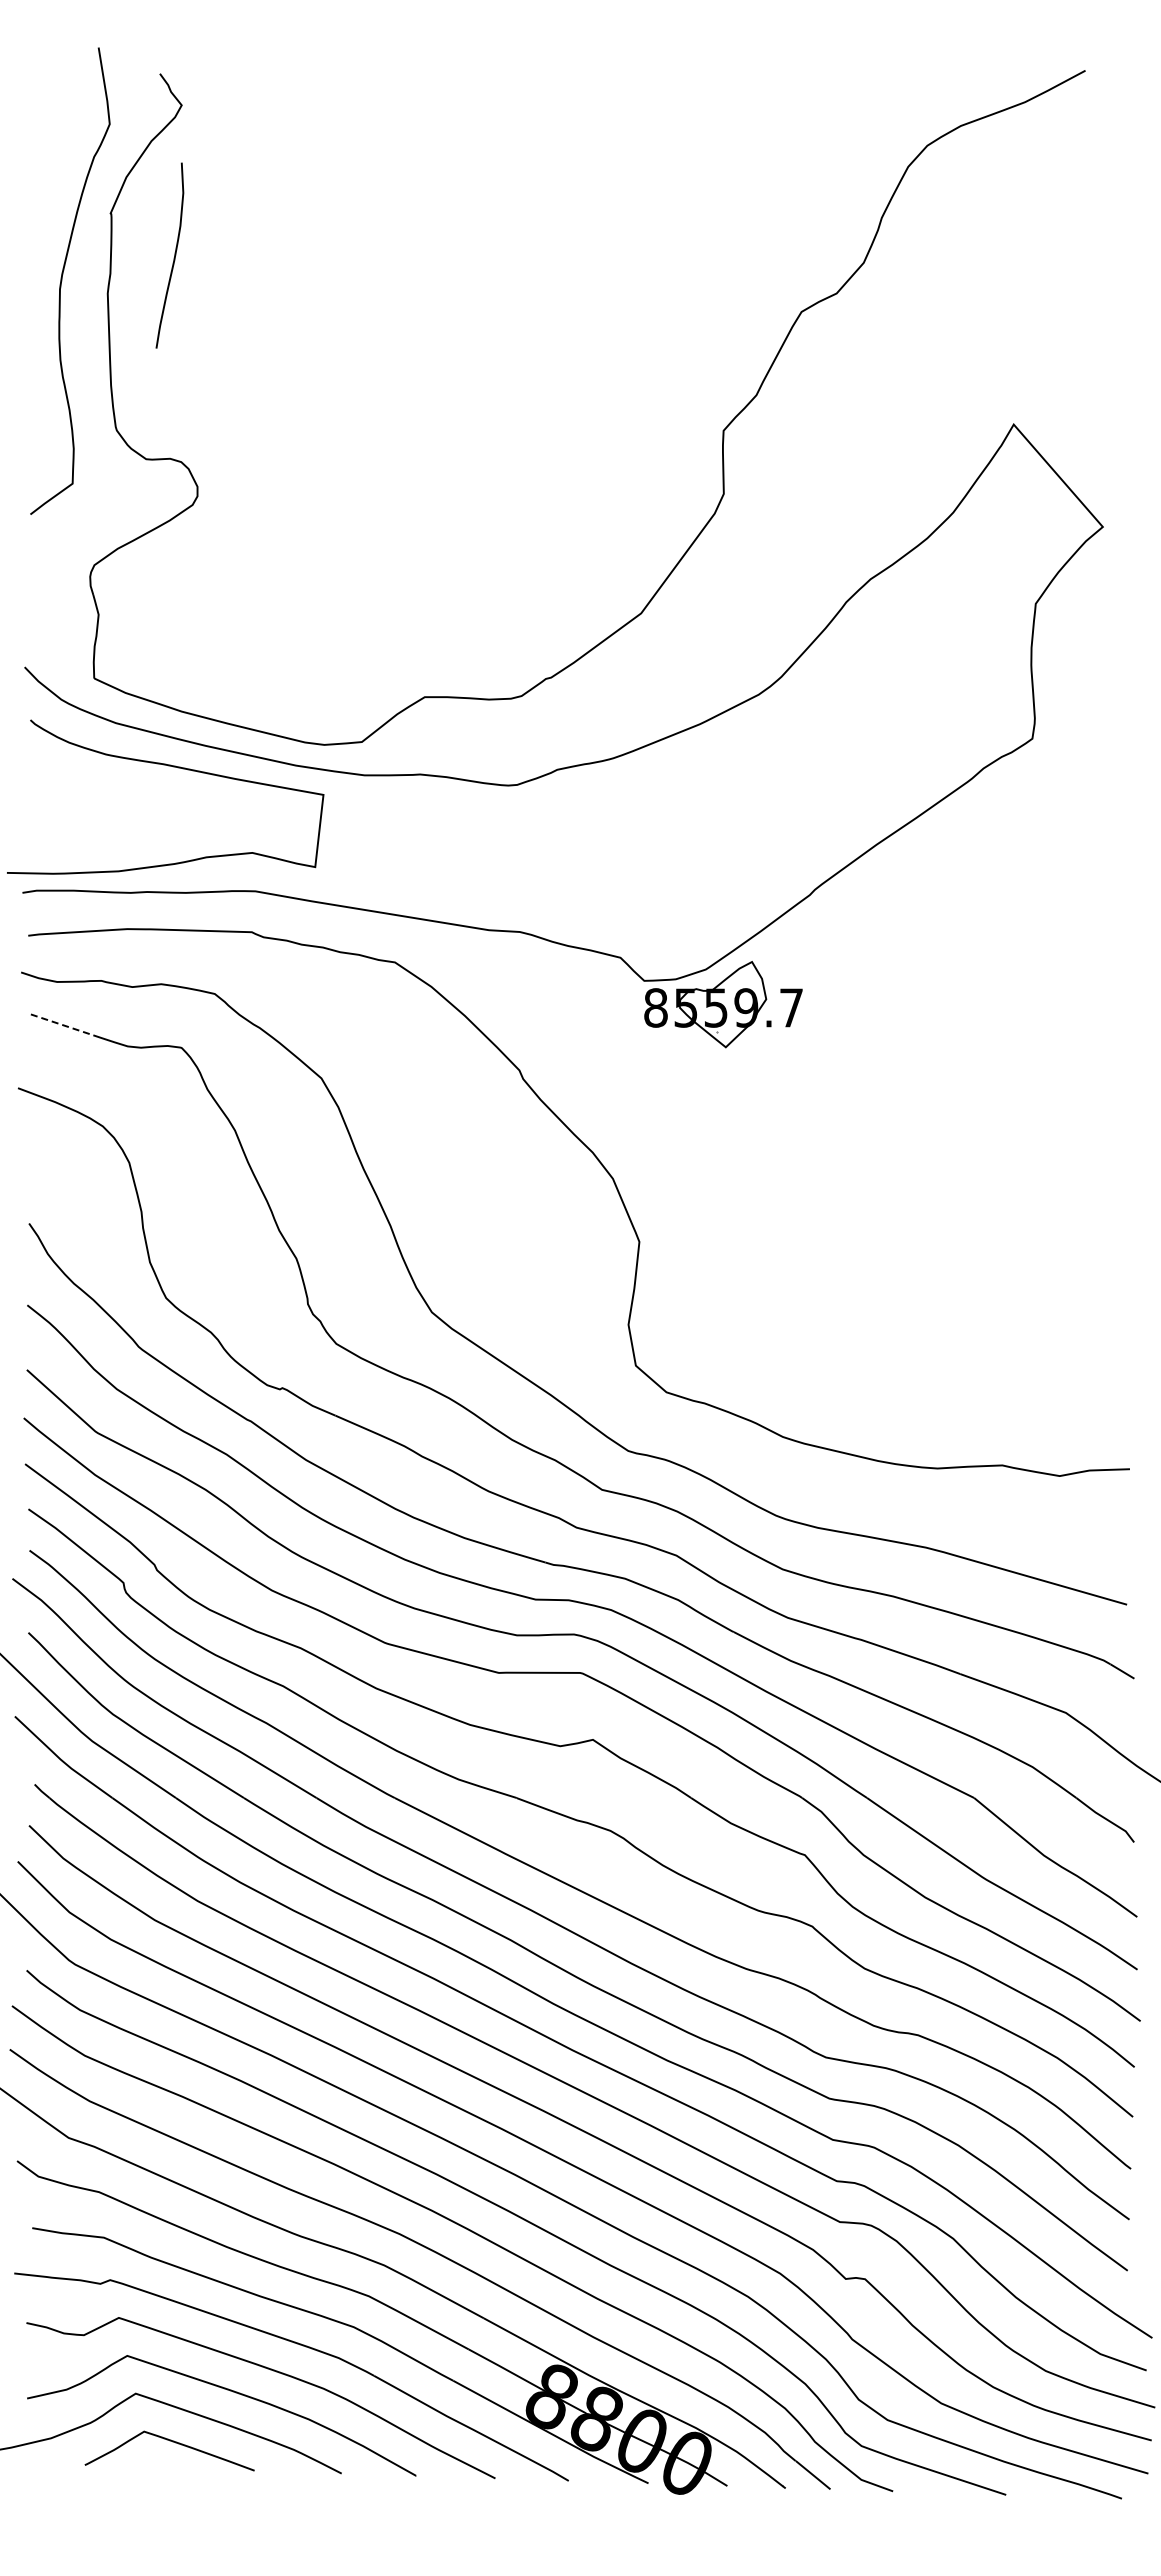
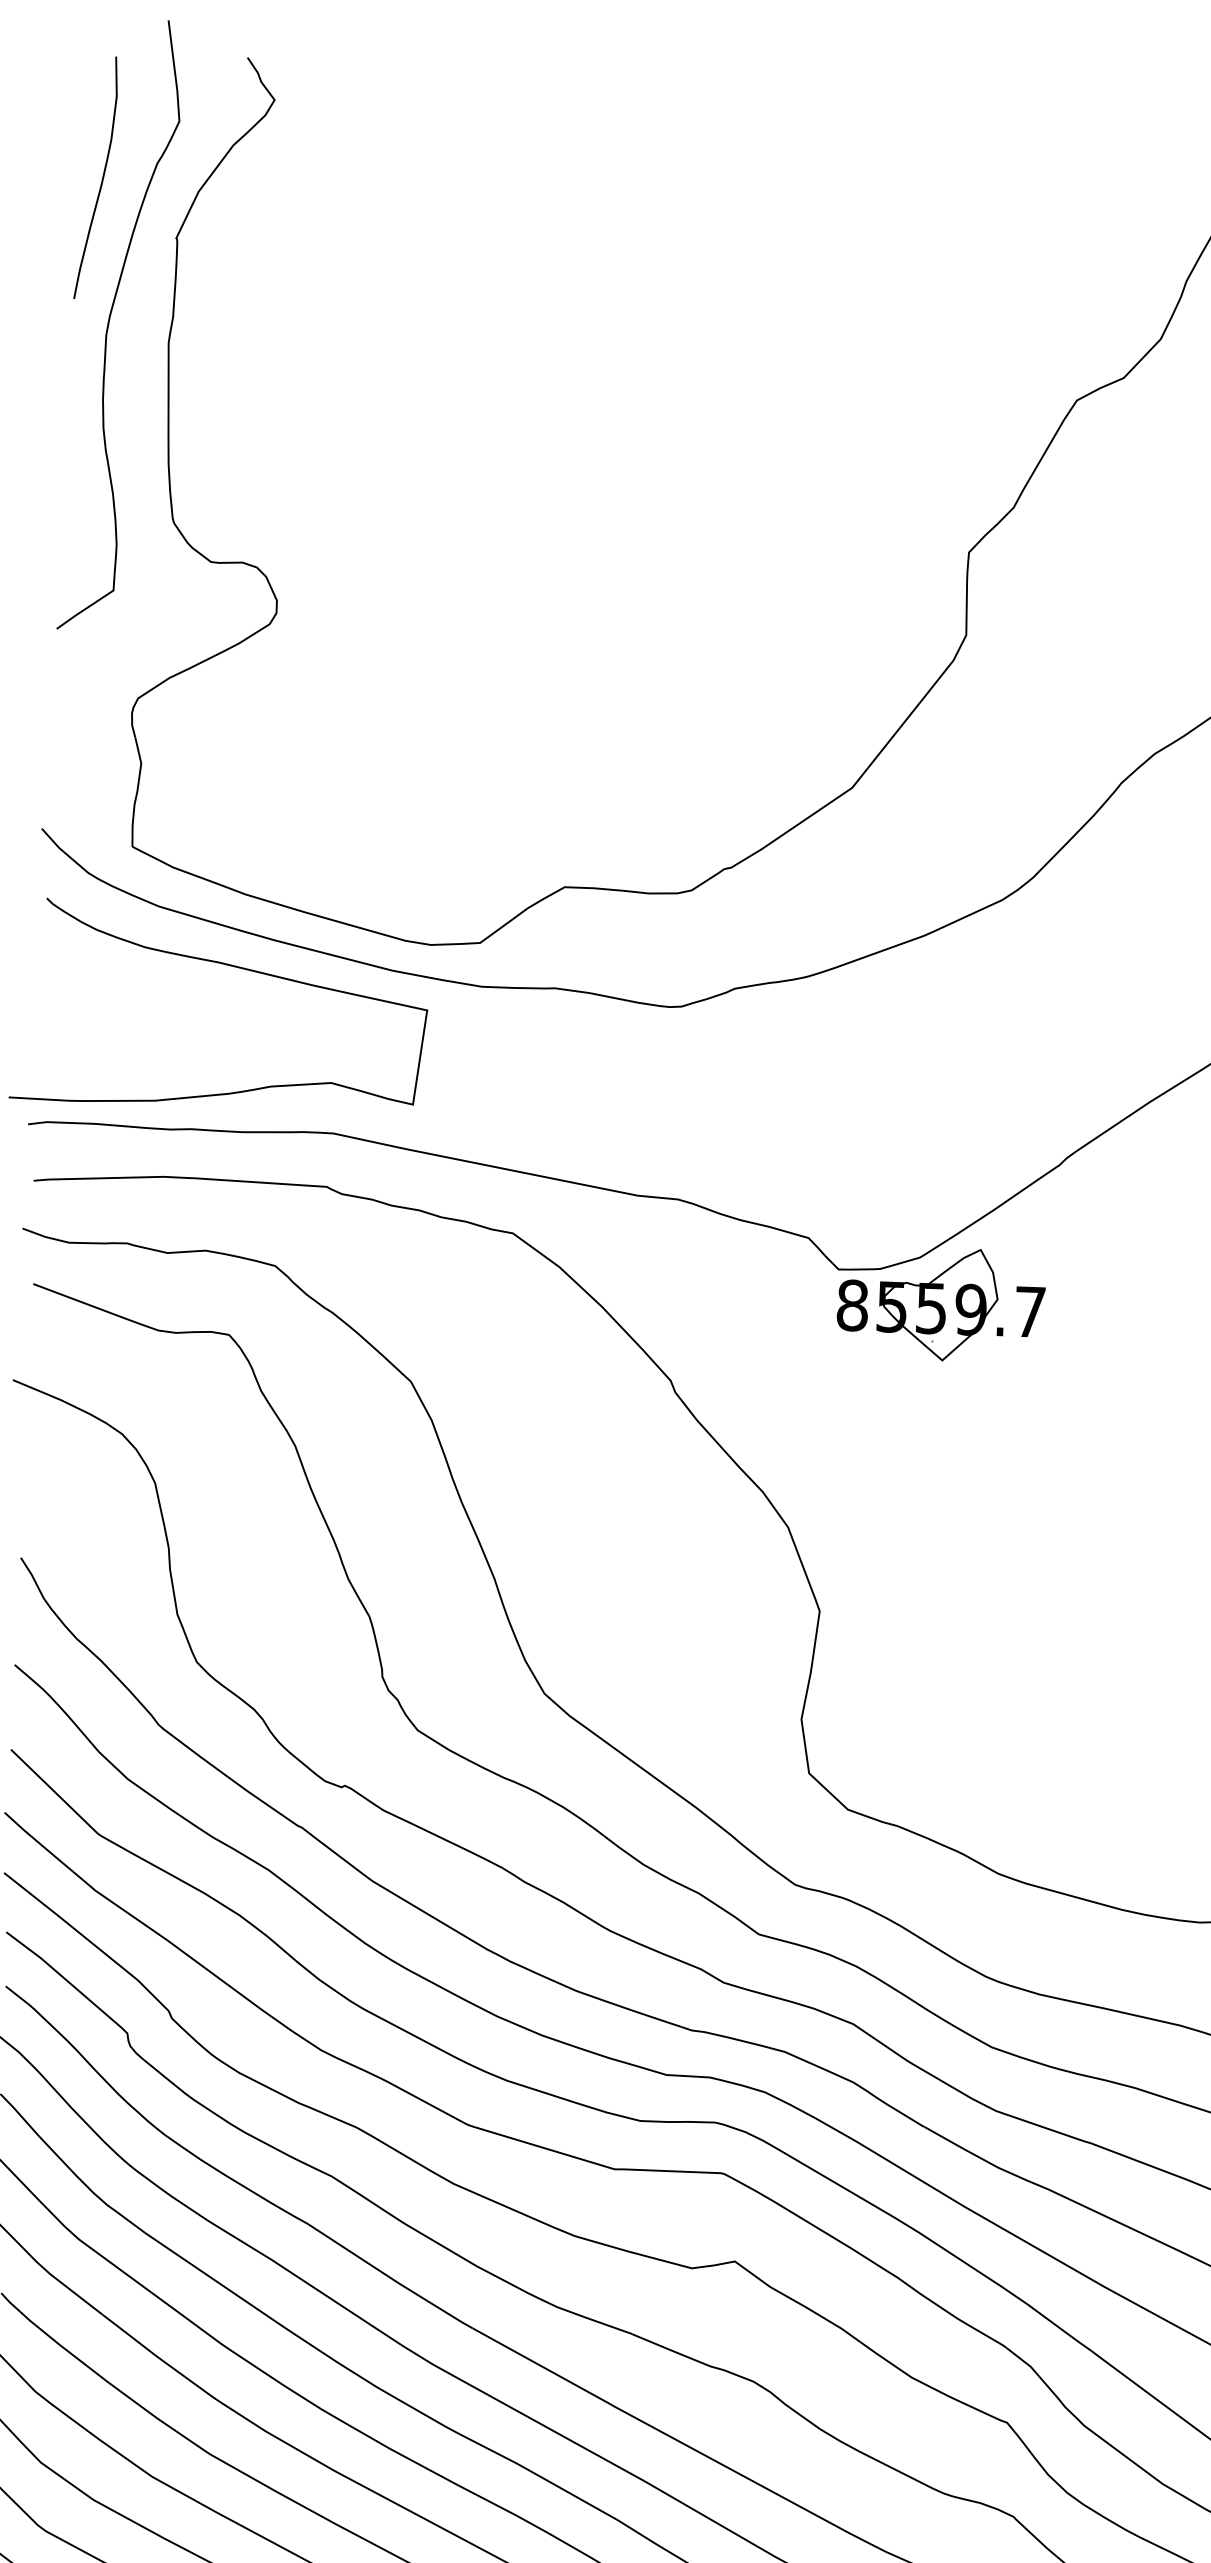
curve: (174, 255) -> (102, 177), moved
line: (62, 1024) -> (74, 1298), dashed -> solid

